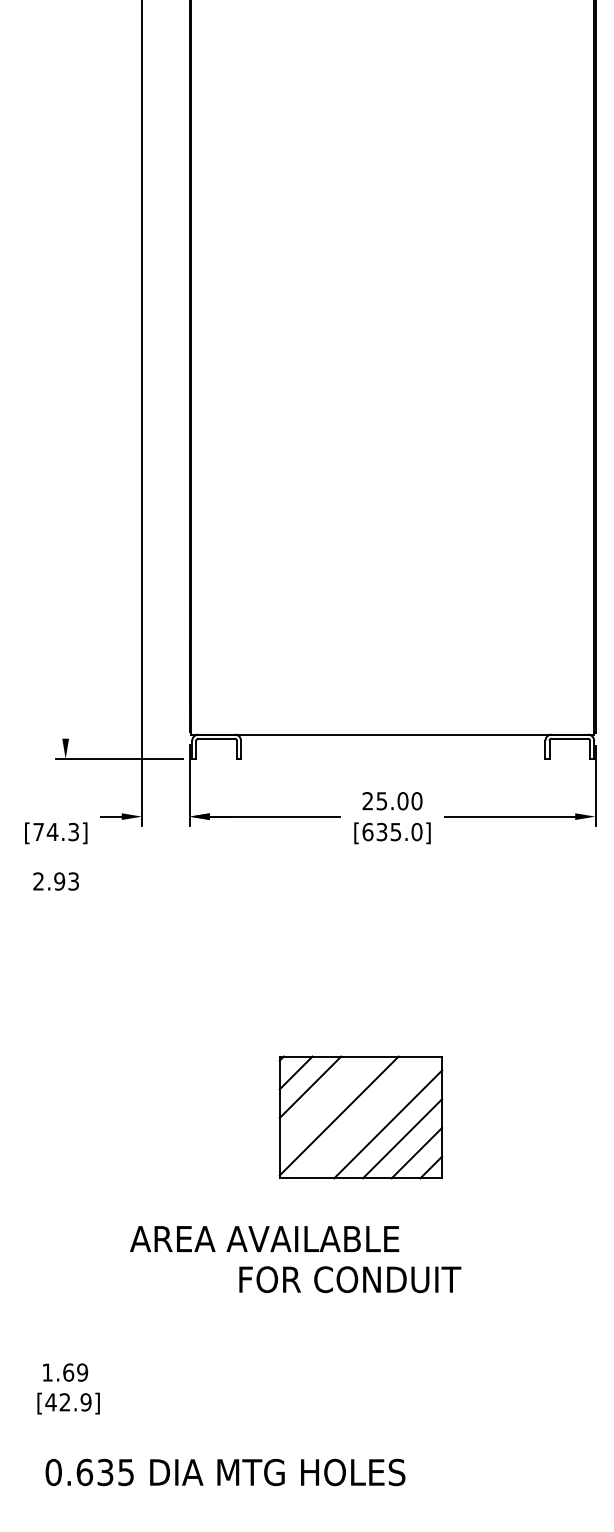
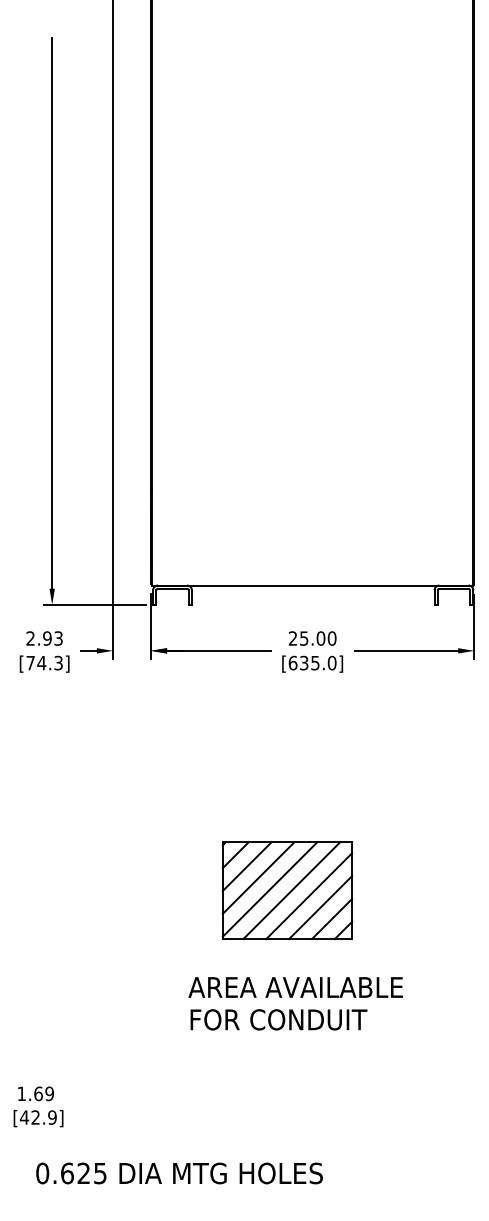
line: (66, 392) -> (52, 312), added
text: (56, 881) -> (44, 638), moved
line: (324, 1101) -> (258, 877), added
line: (365, 1117) -> (291, 890), added
text: (264, 1239) -> (295, 987), moved
text: (68, 1388) -> (38, 1106), moved
text: (104, 1472) -> (83, 1173), 0.635 -> 0.625

